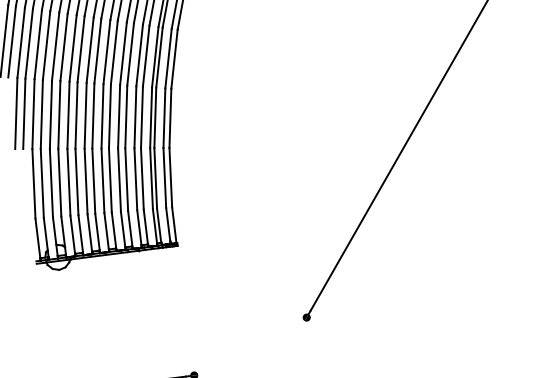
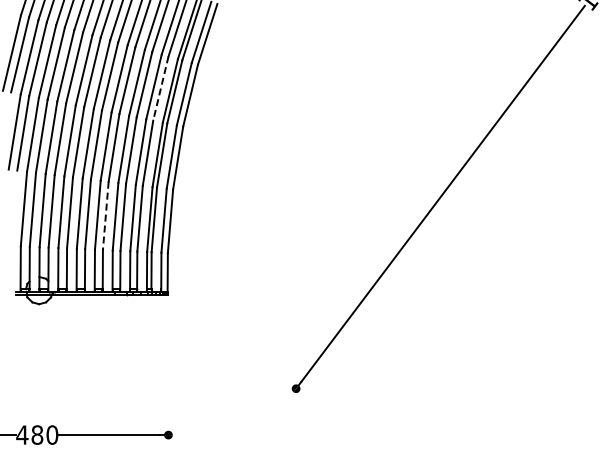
line: (145, 57) -> (160, 89), solid -> dashed
line: (110, 180) -> (105, 216), solid -> dashed

